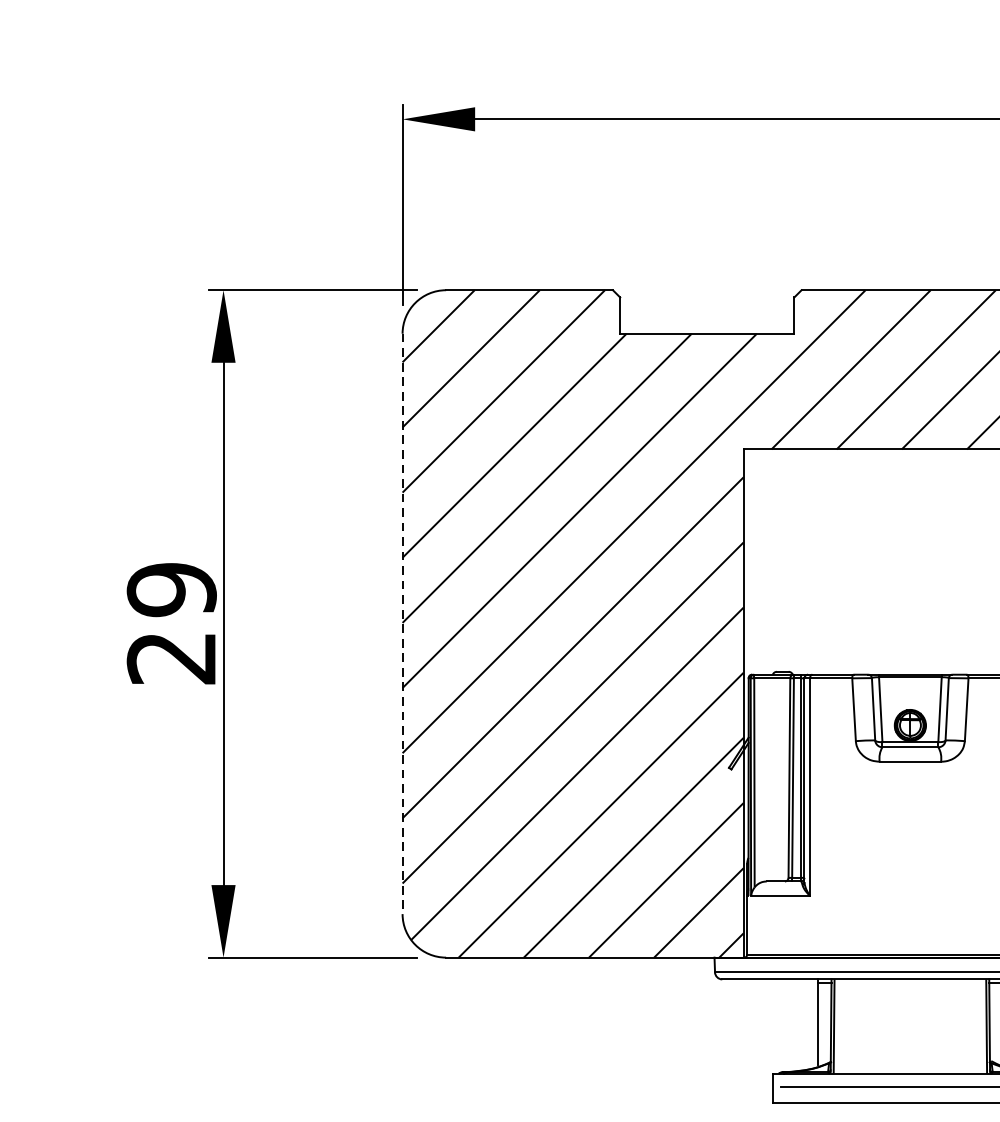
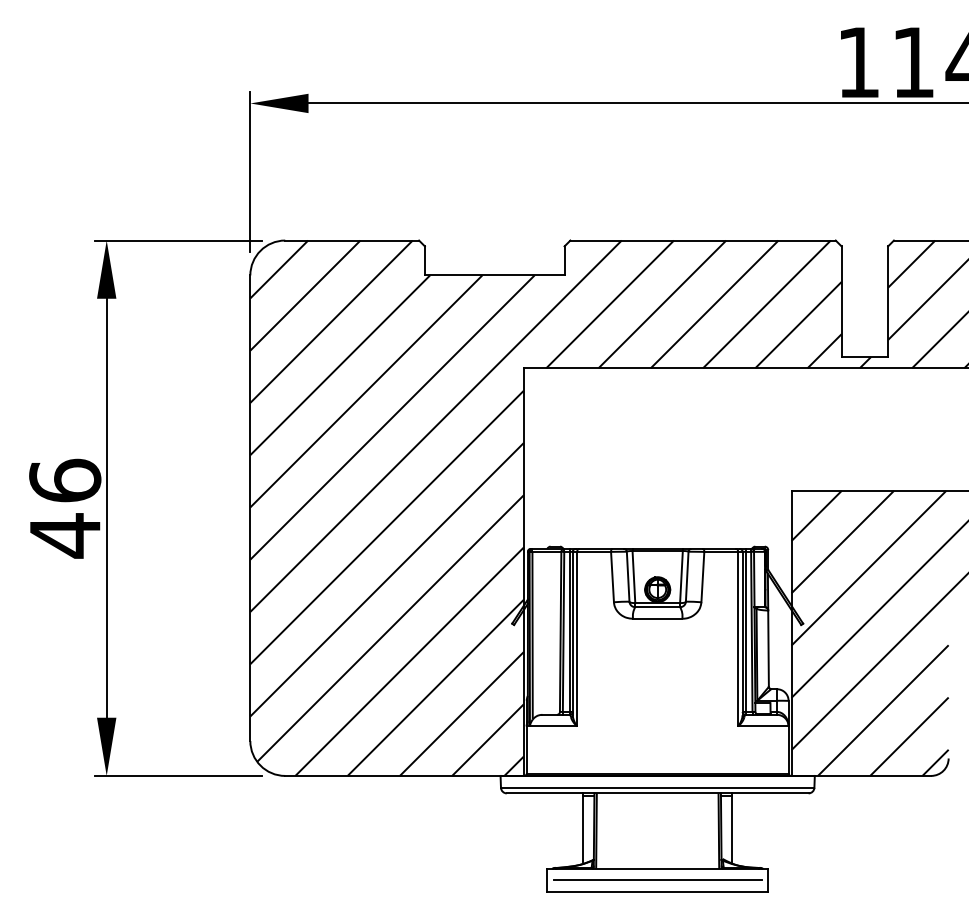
text: (172, 624) -> (65, 508), 29 -> 46
line: (402, 624) -> (250, 508), dashed -> solid

